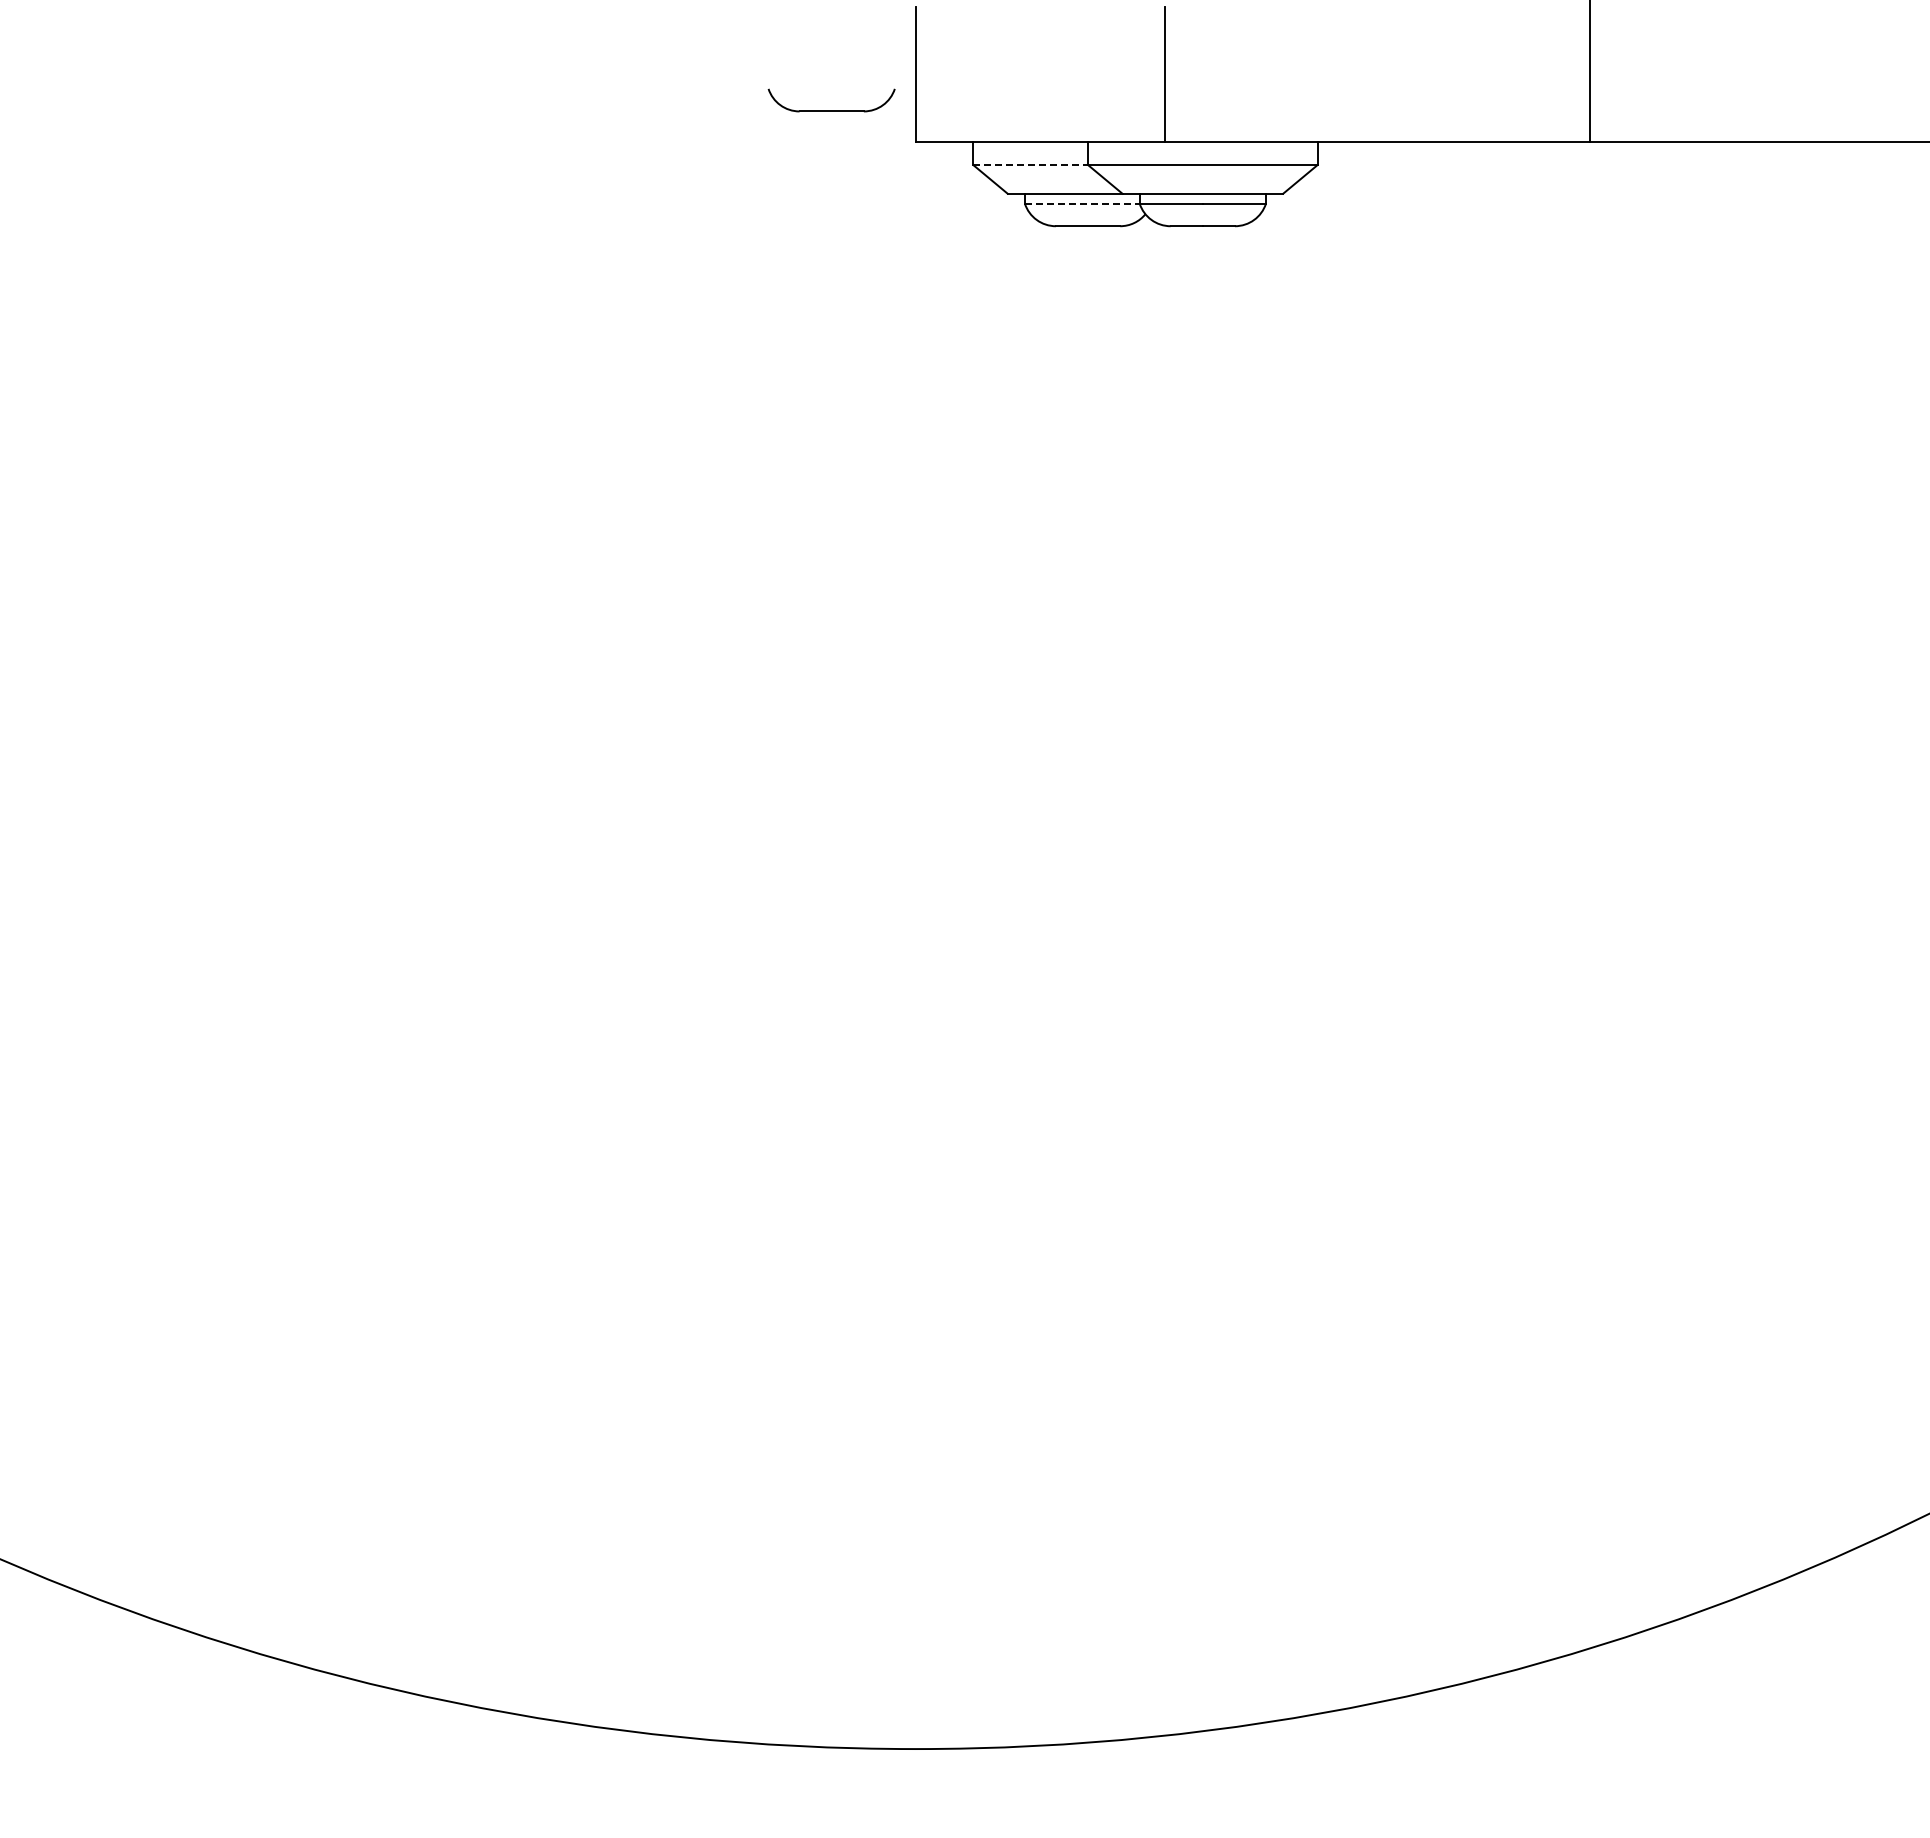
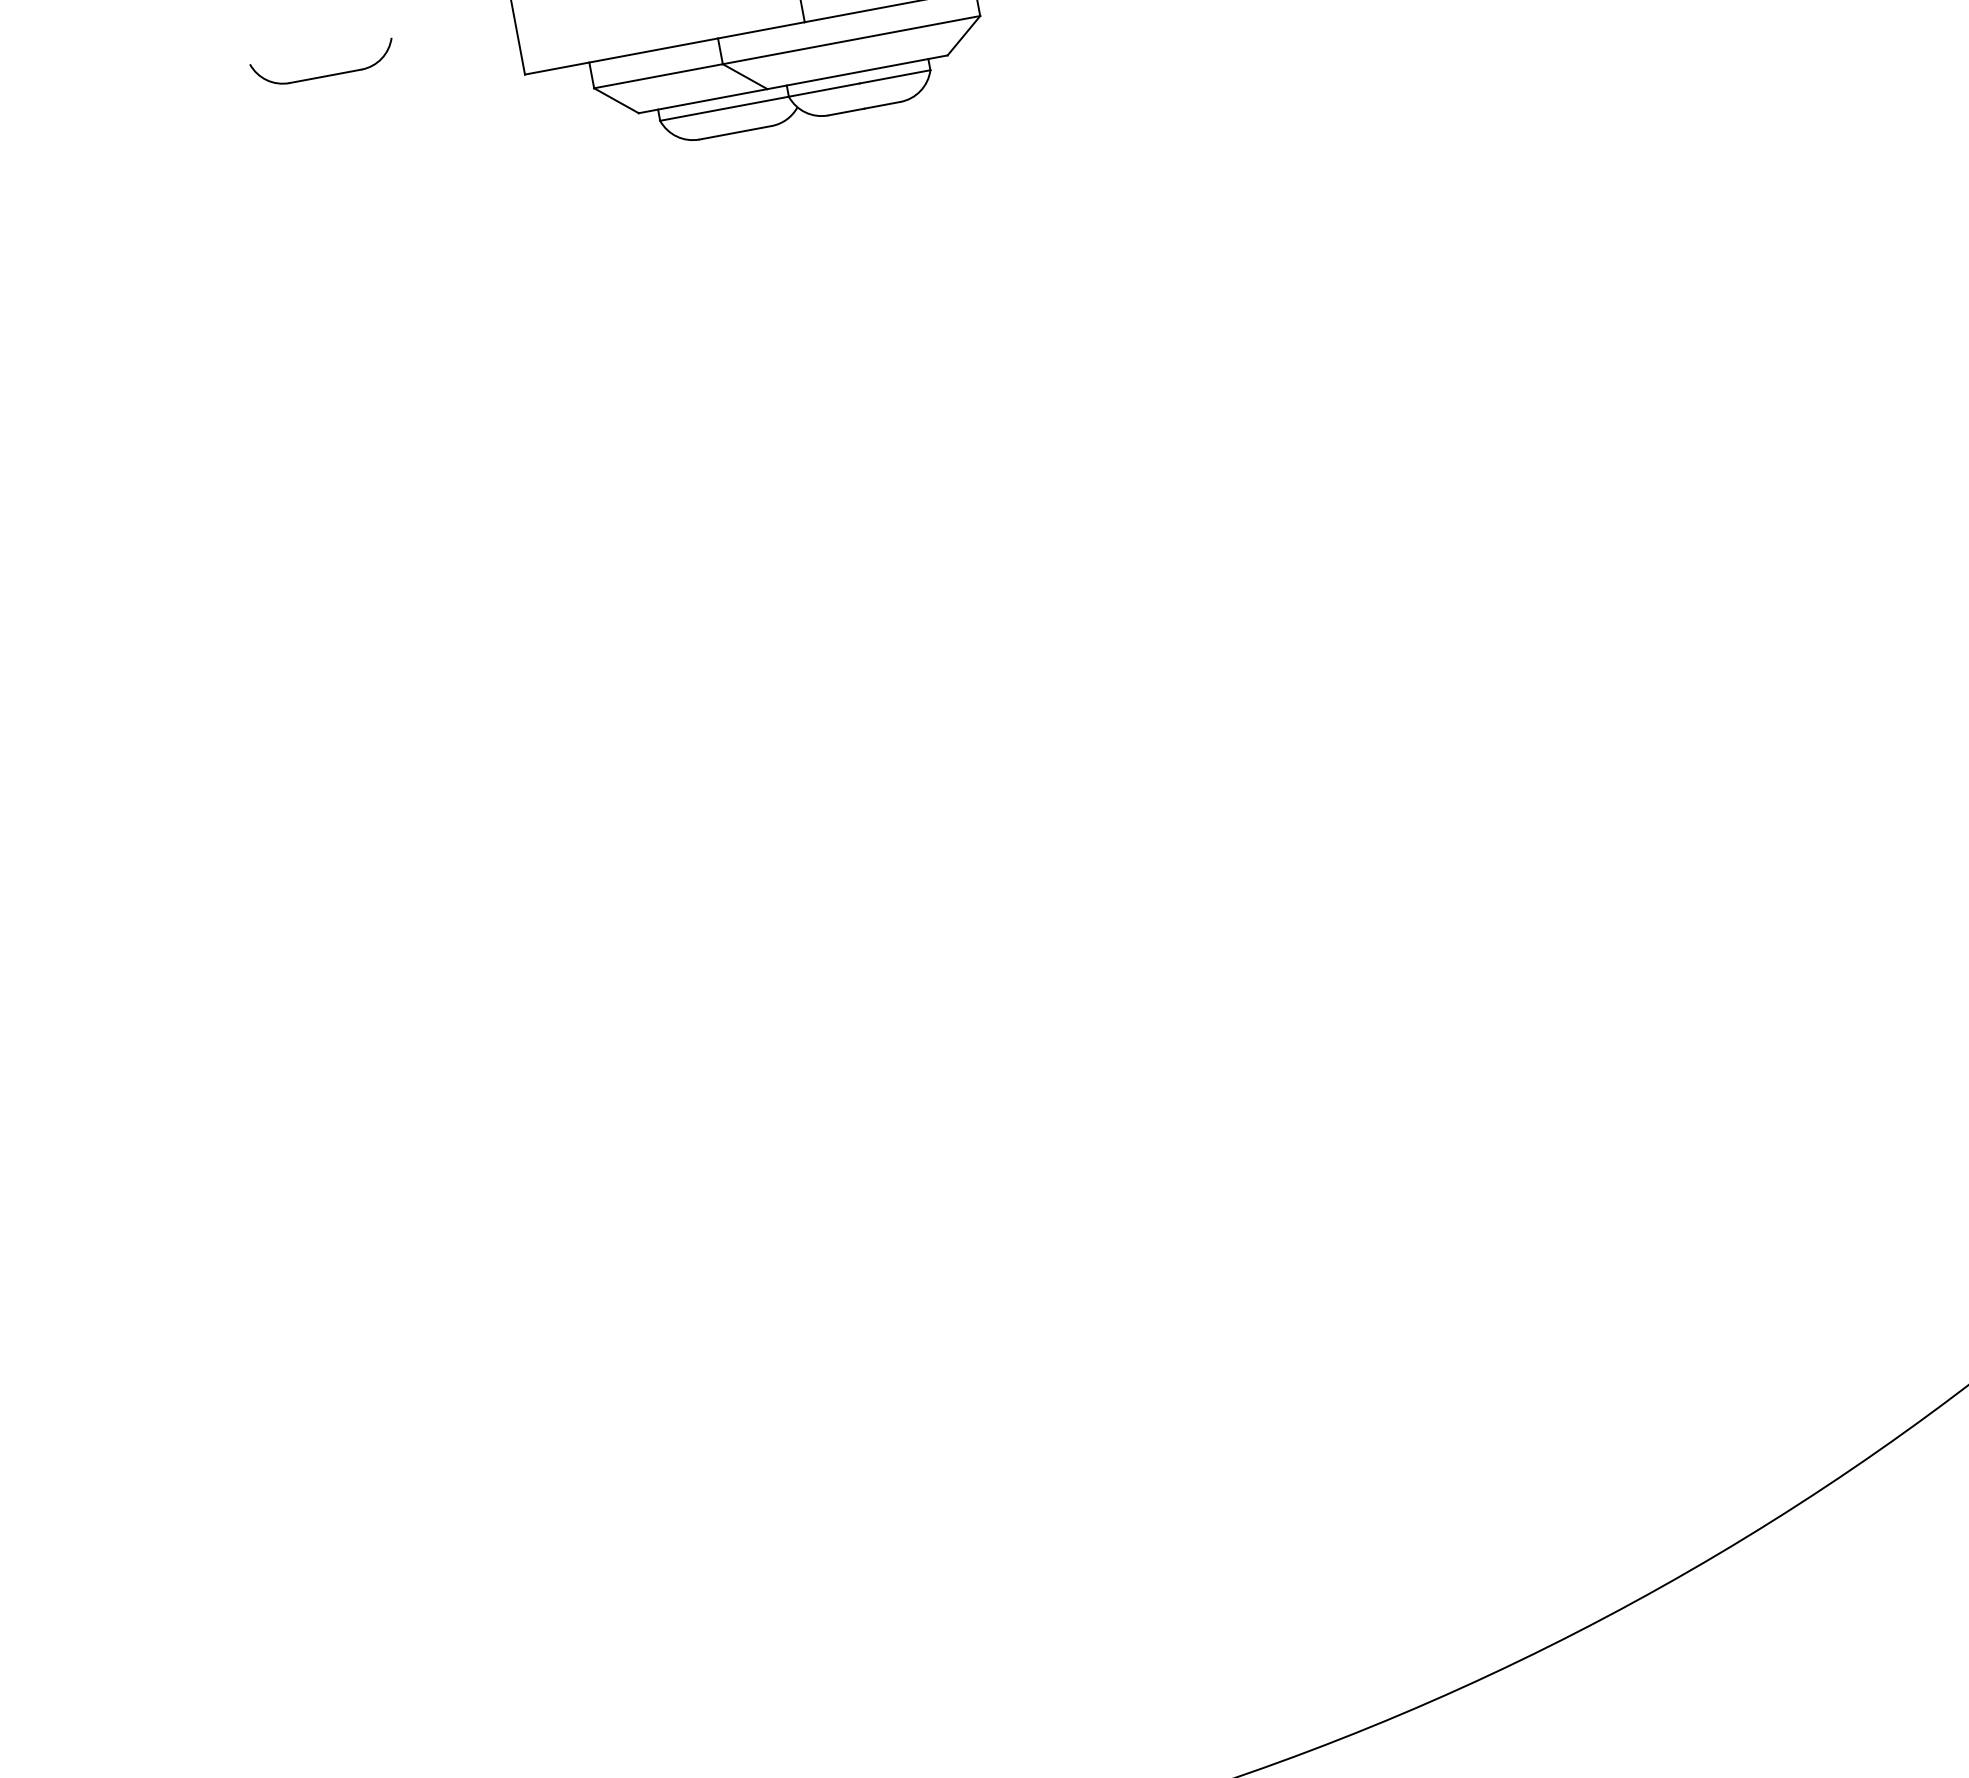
part: (831, 110) -> (325, 75), moved
line: (1031, 165) -> (659, 76), dashed -> solid
line: (1082, 203) -> (724, 108), dashed -> solid

